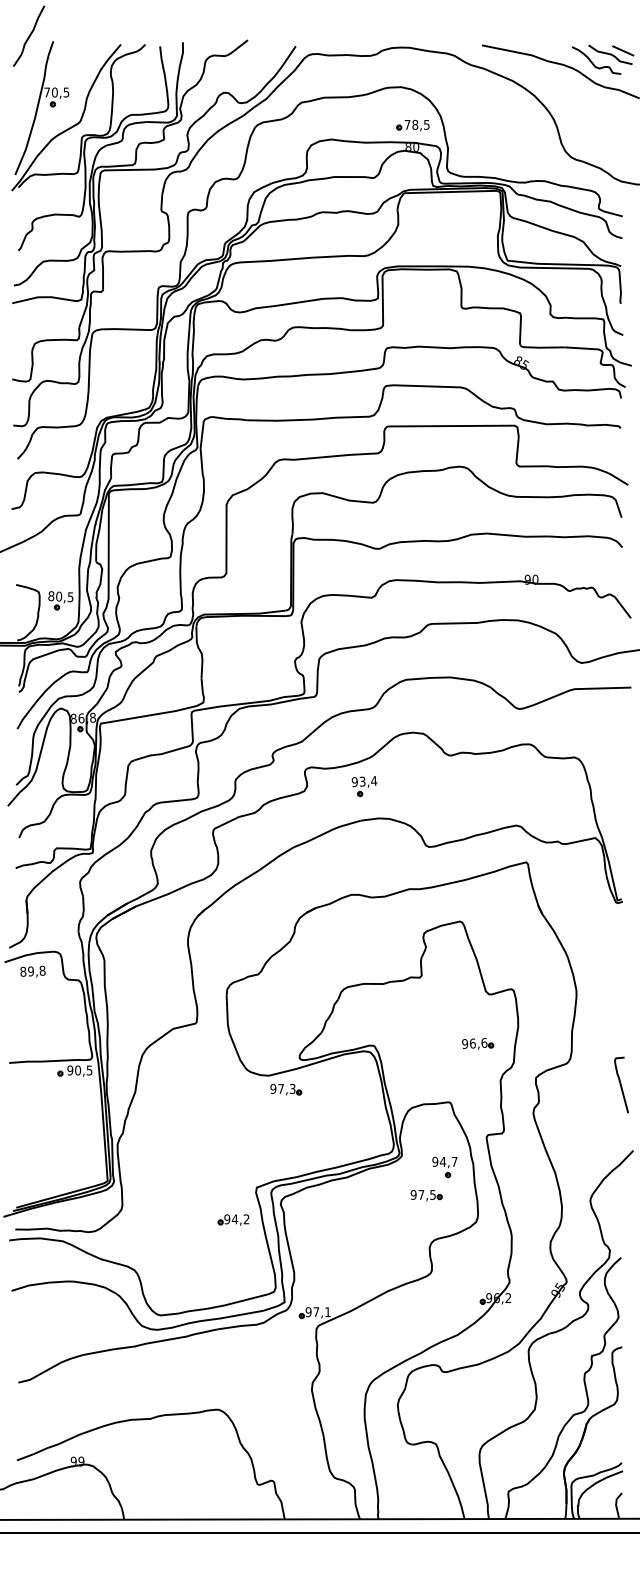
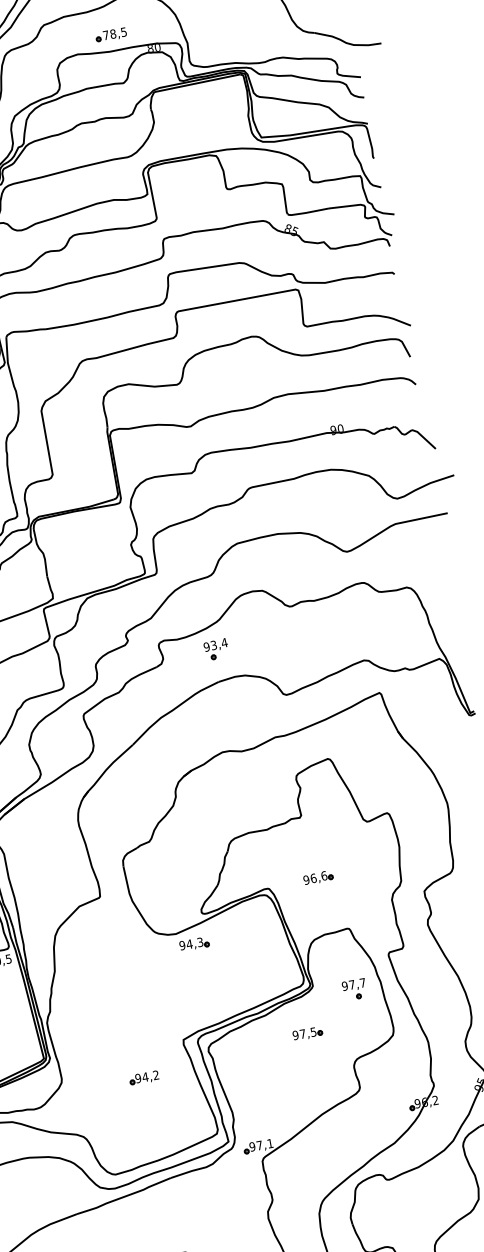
part: (412, 125) -> (110, 35), moved
part: (478, 1043) -> (318, 877), moved
text: (280, 1088) -> (188, 943), 97,3 -> 94,3
text: (442, 1161) -> (351, 984), 94,7 -> 97,7
part: (426, 1195) -> (307, 1033), moved
part: (233, 1219) -> (144, 1077), moved

